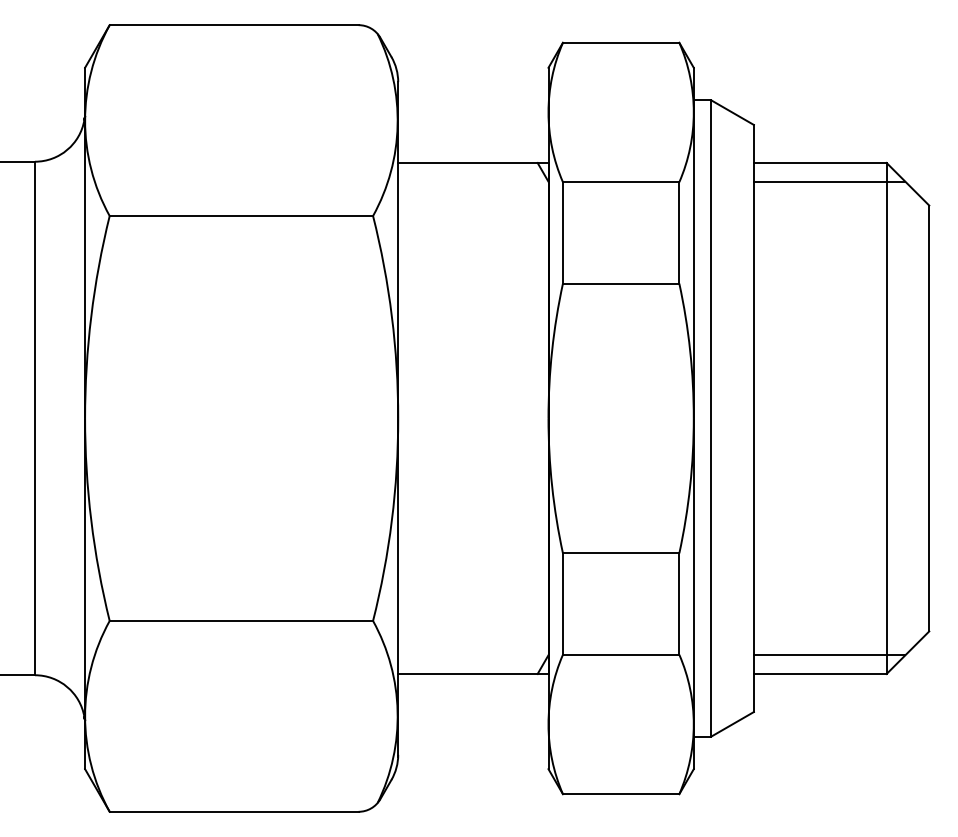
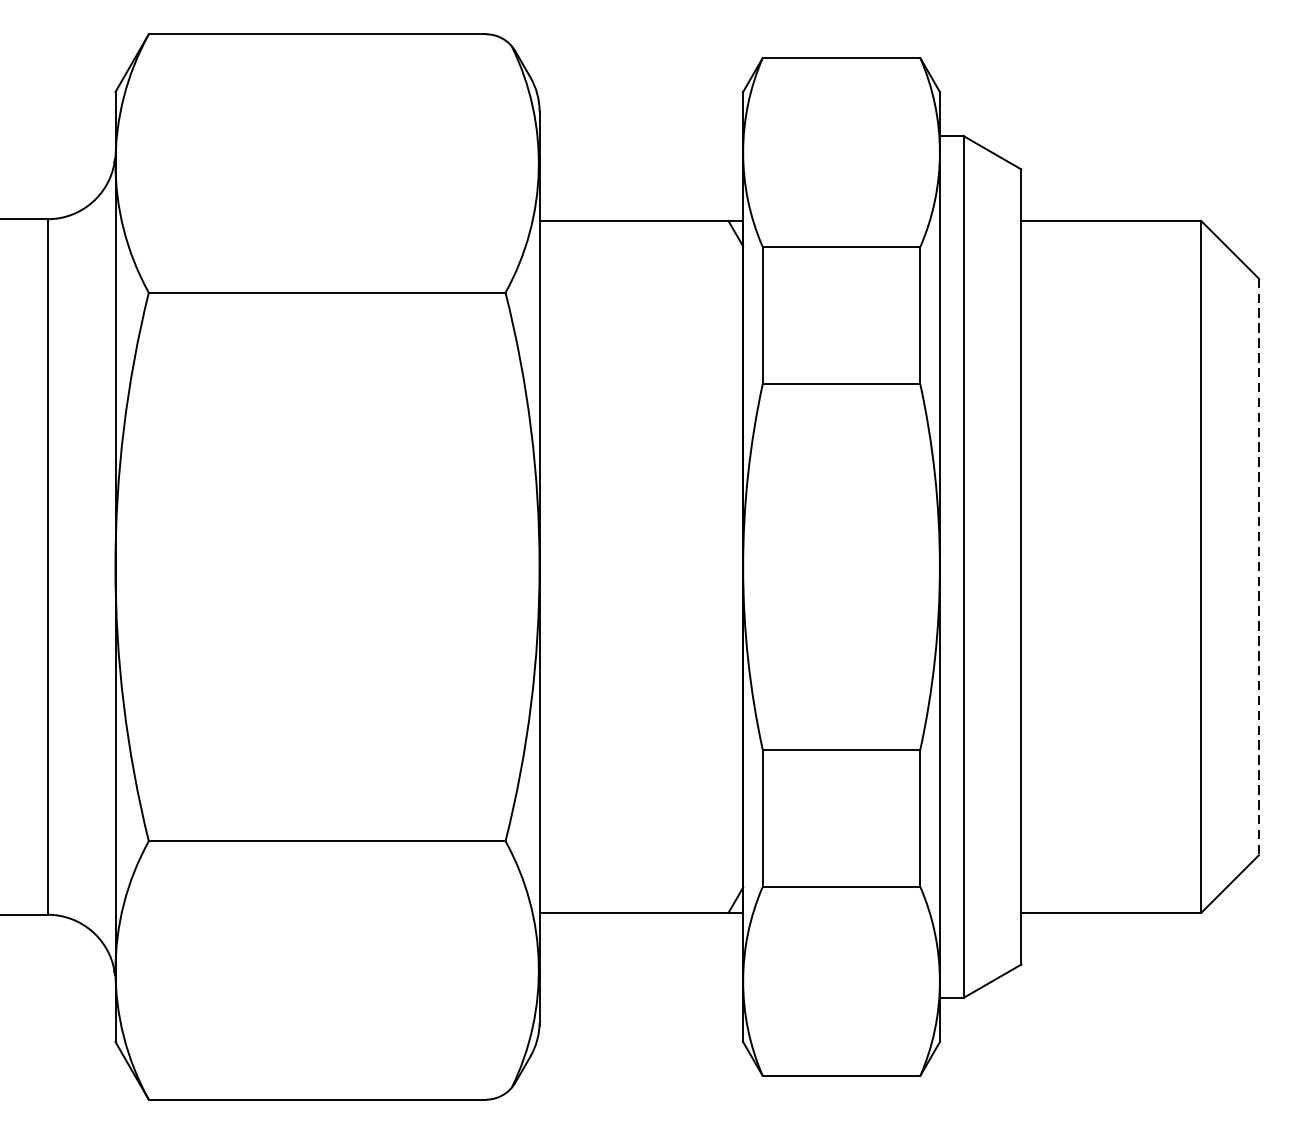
line: (829, 181) -> (1123, 246), removed
line: (929, 418) -> (1259, 567), solid -> dashed
line: (829, 655) -> (1123, 887), removed

